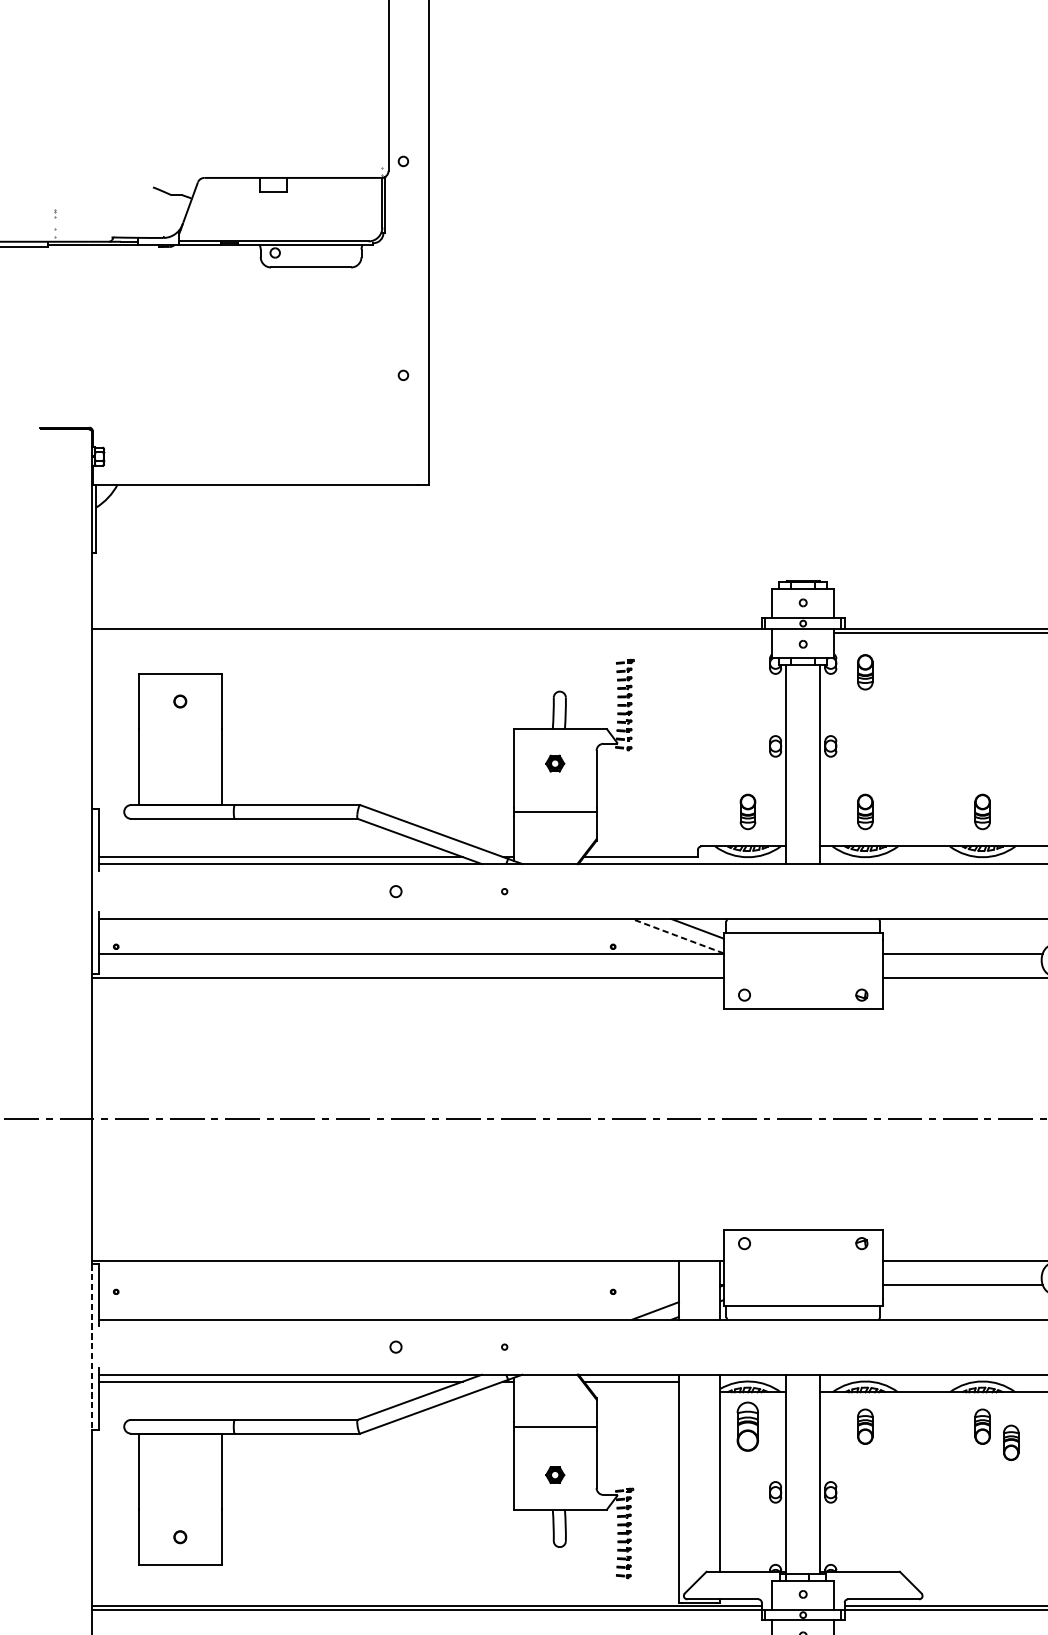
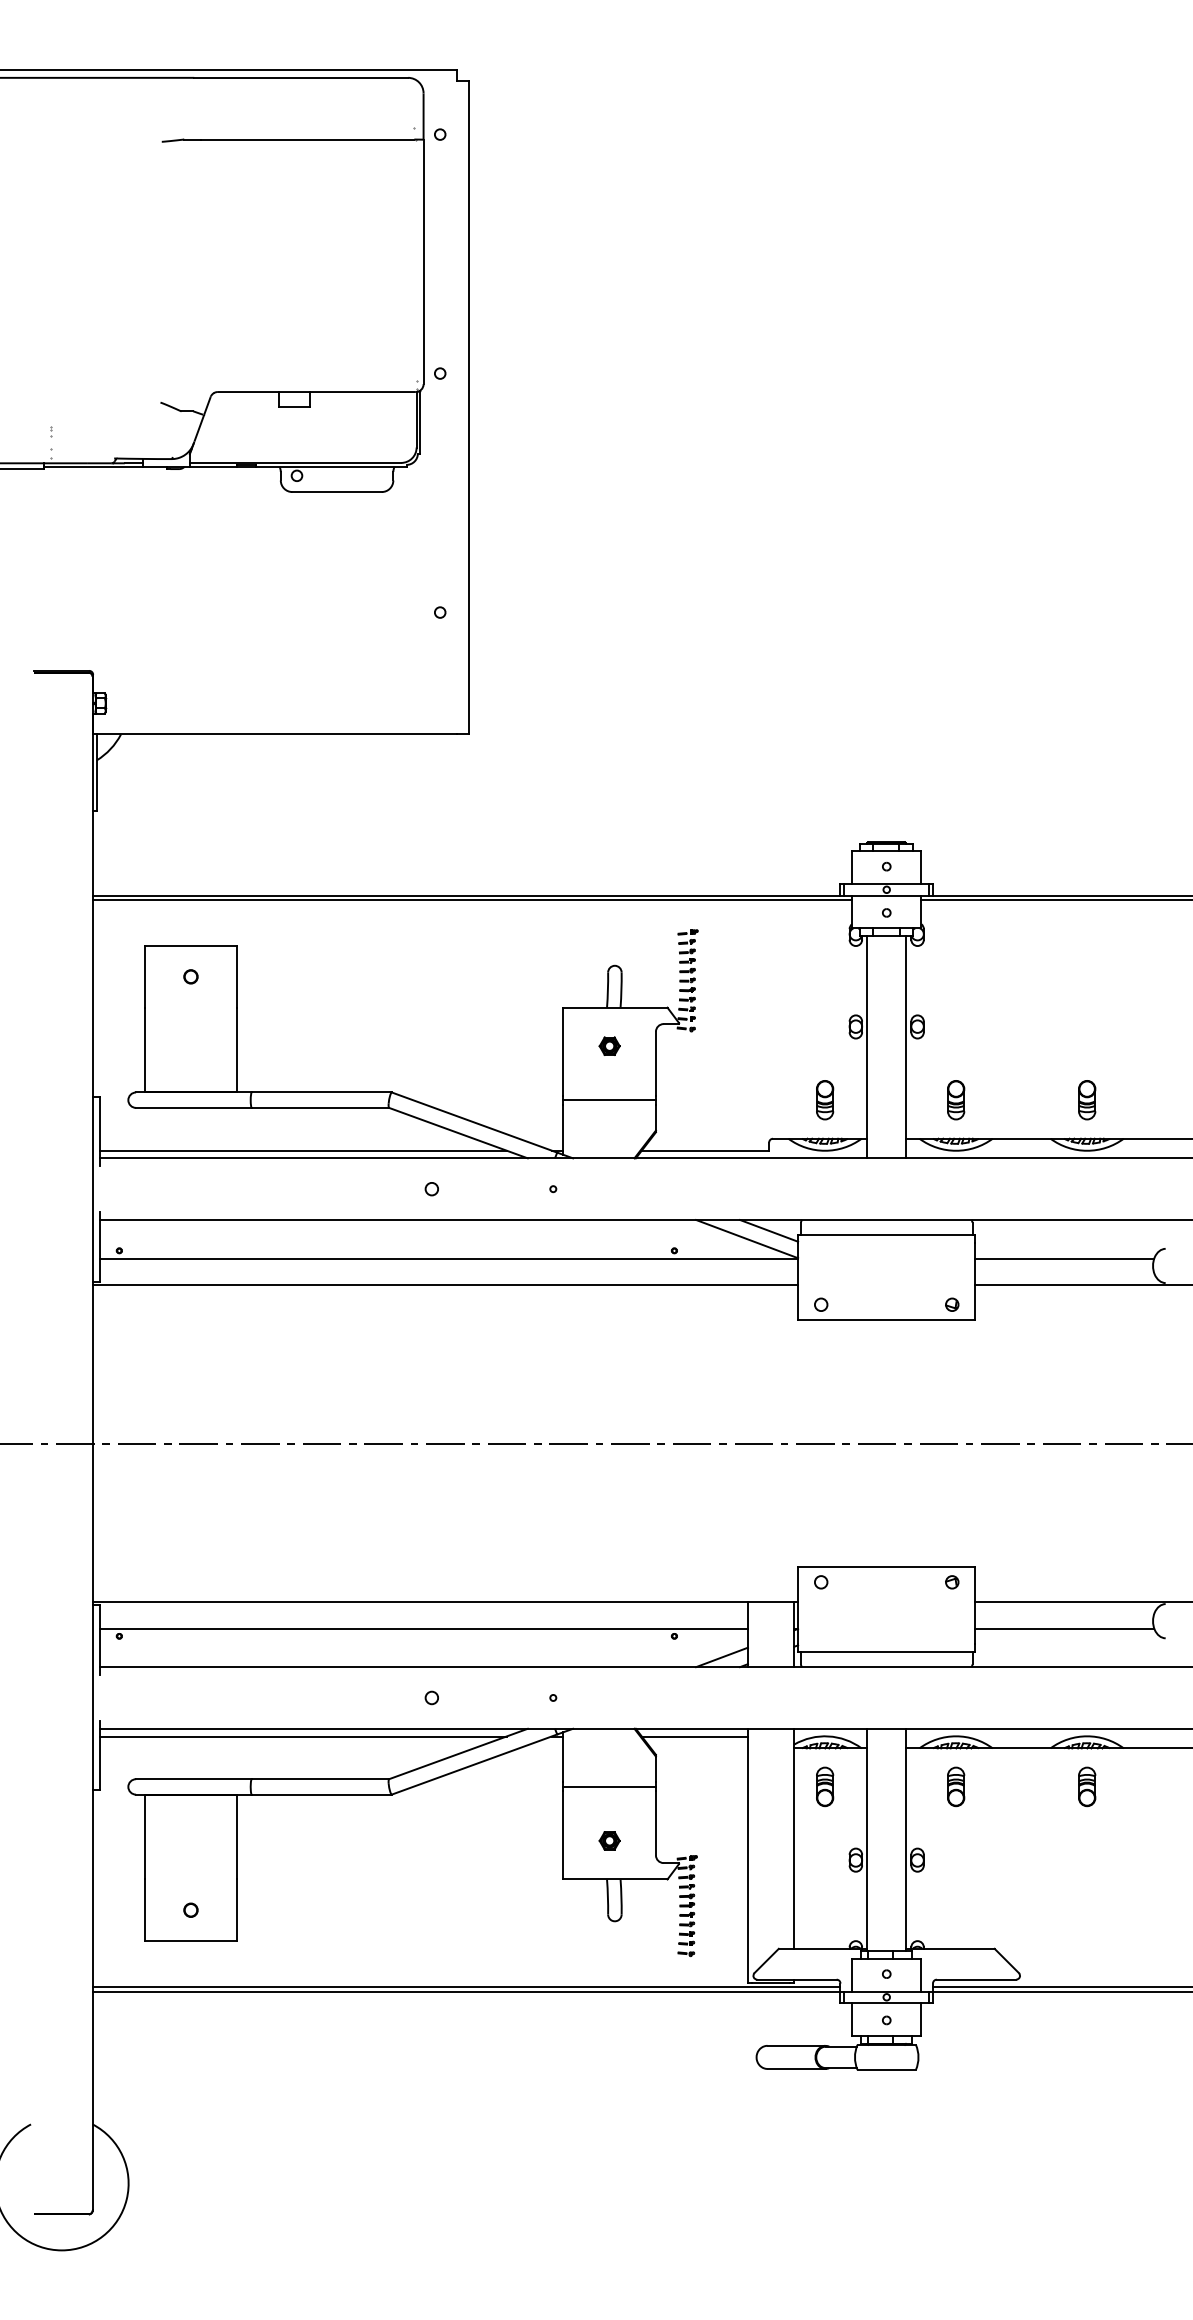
line: (432, 632) -> (472, 899), added
part: (865, 672) -> (956, 944), removed
line: (677, 935) -> (746, 1238), dashed -> solid
line: (388, 1284) -> (423, 1628), added
line: (92, 1346) -> (92, 1697), dashed -> solid
part: (748, 1426) -> (825, 1786), size x0.71
part: (1011, 1442) -> (1119, 1804), removed

